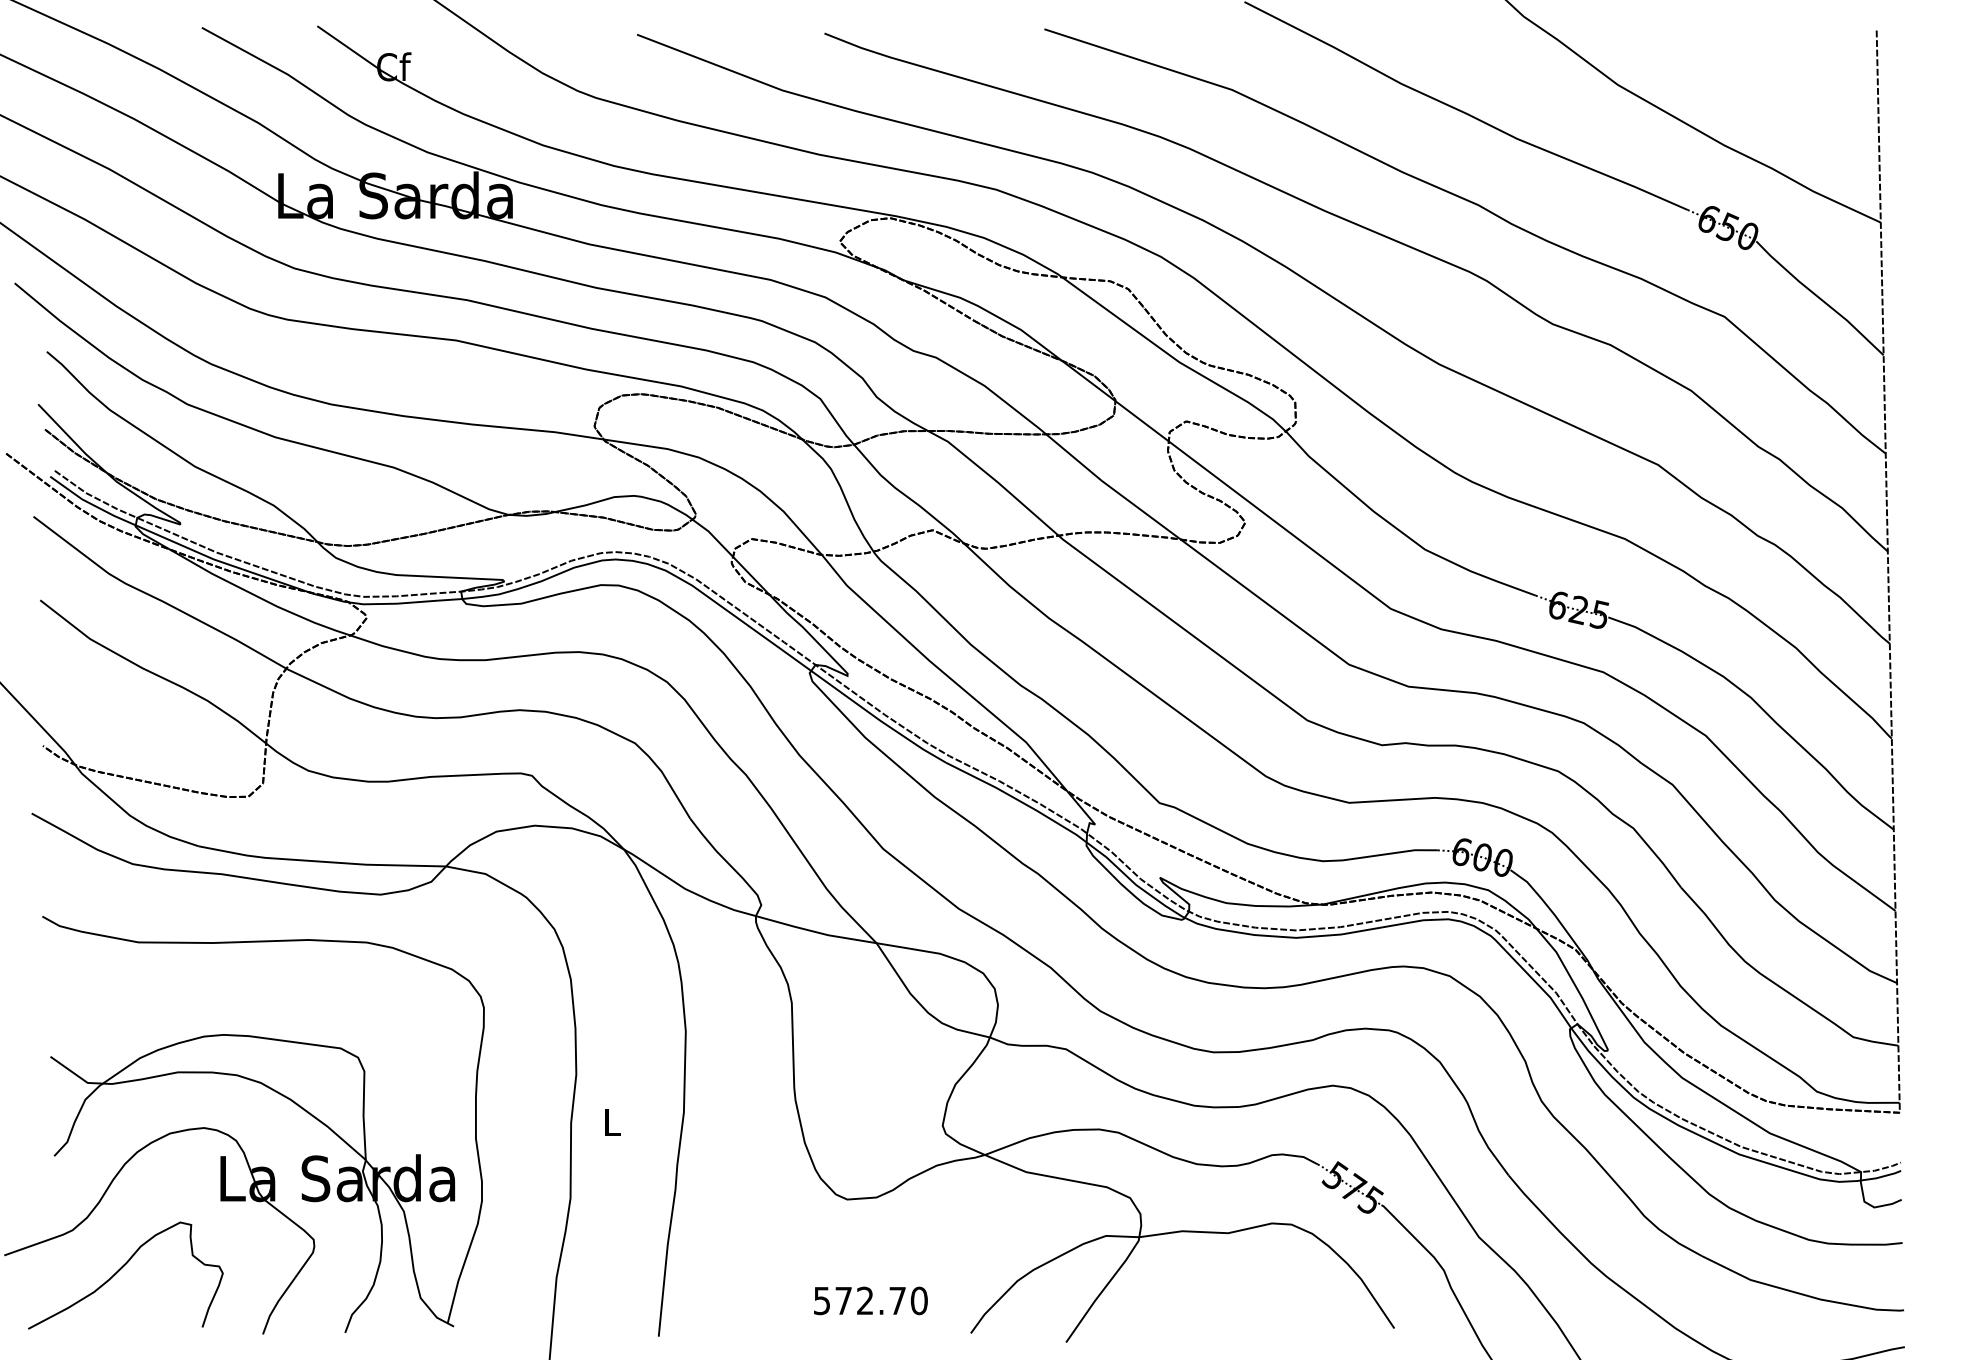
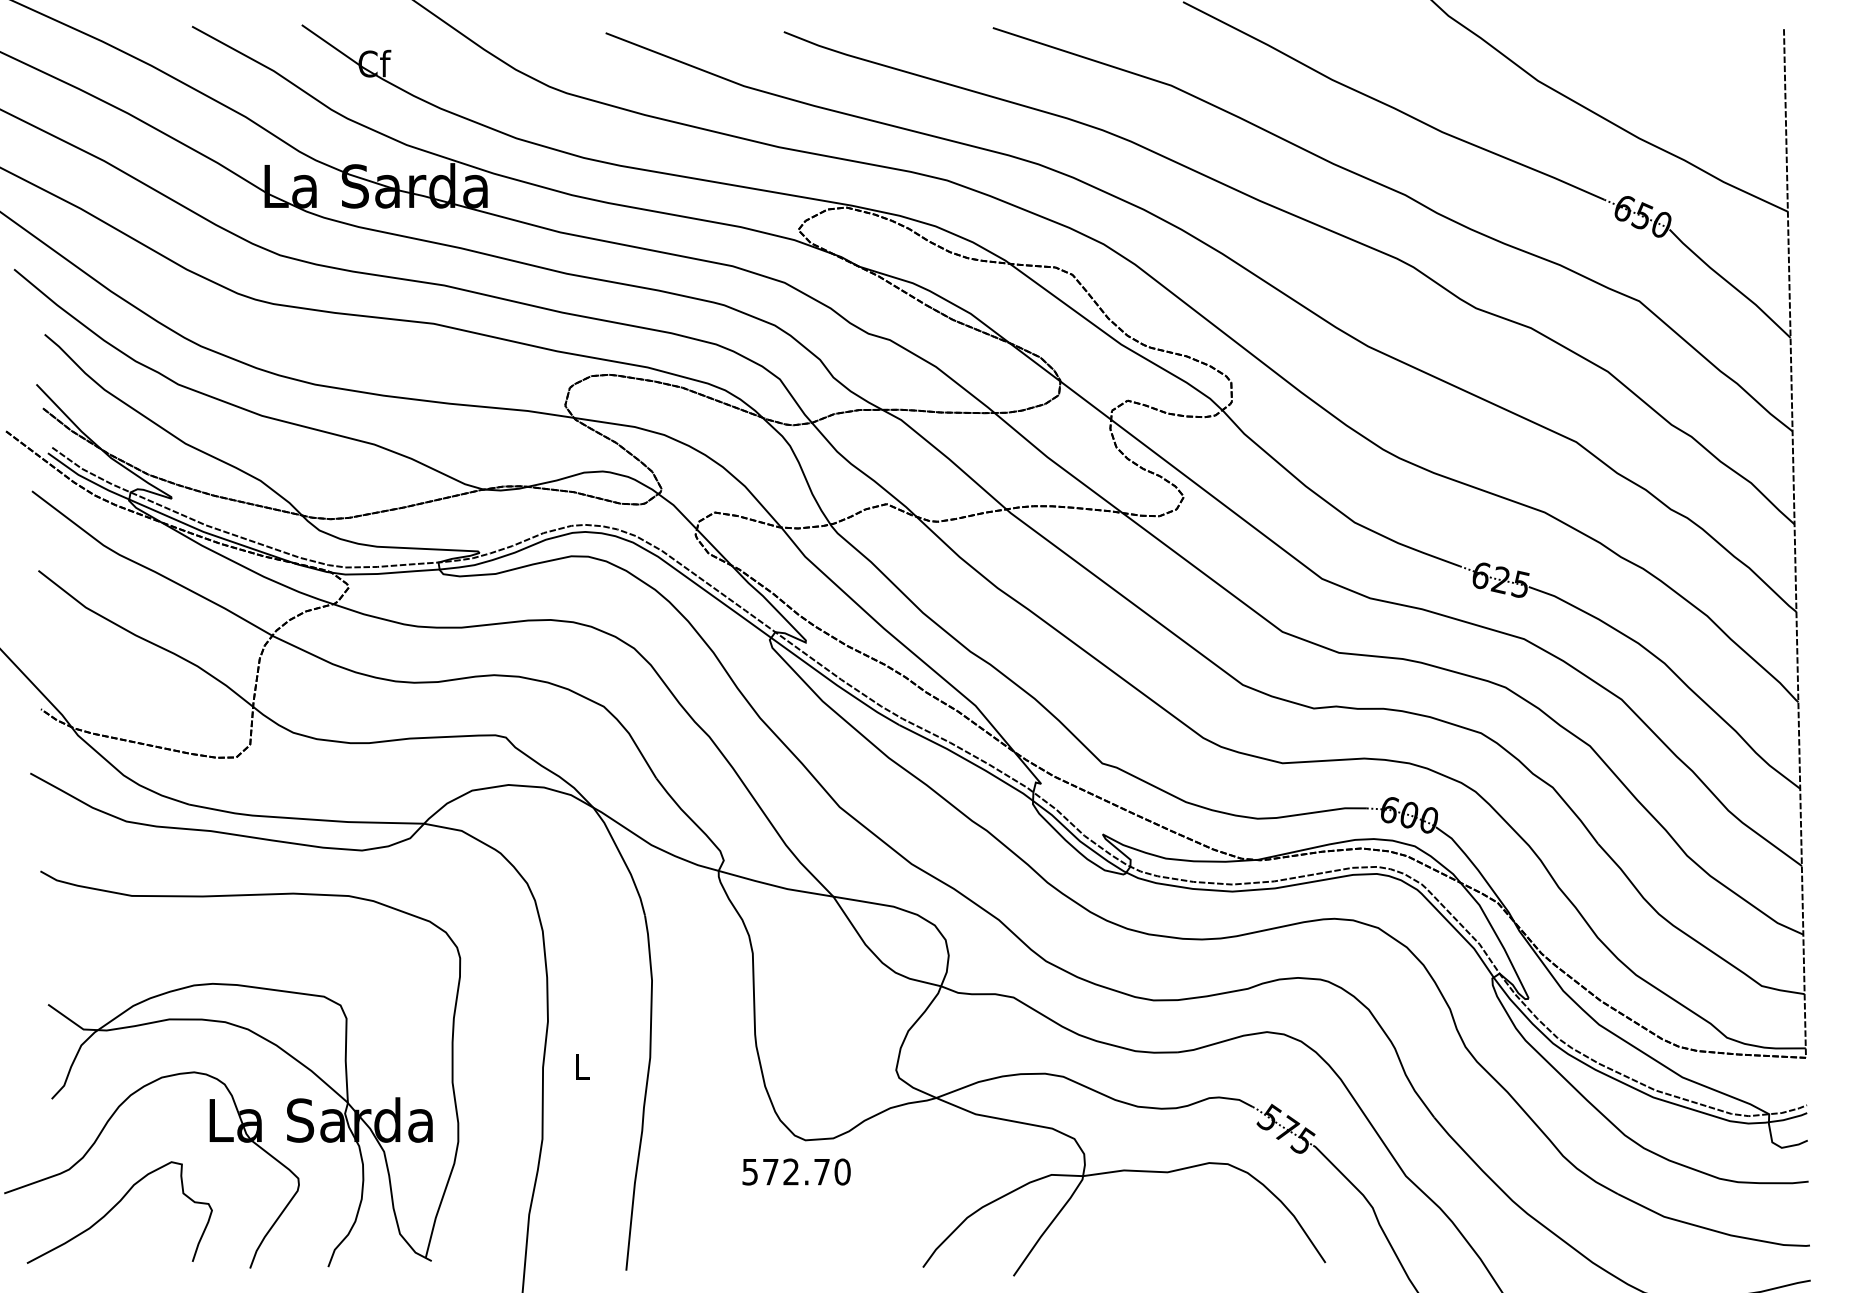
text: (870, 1300) -> (796, 1171), moved

